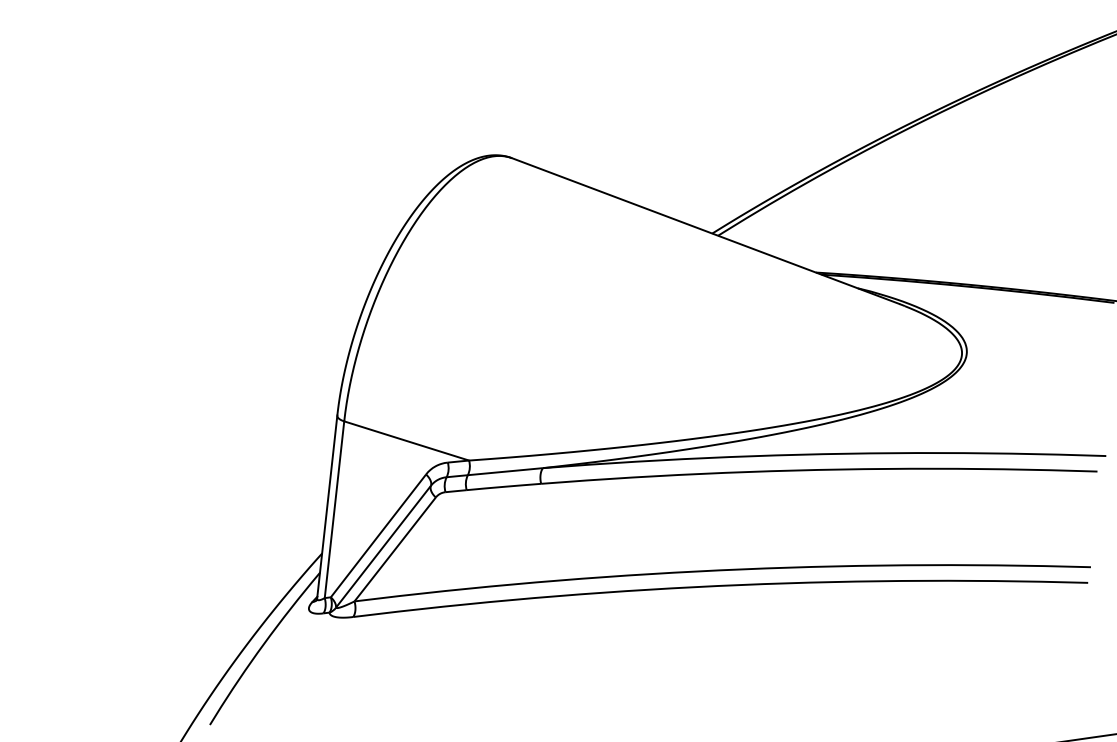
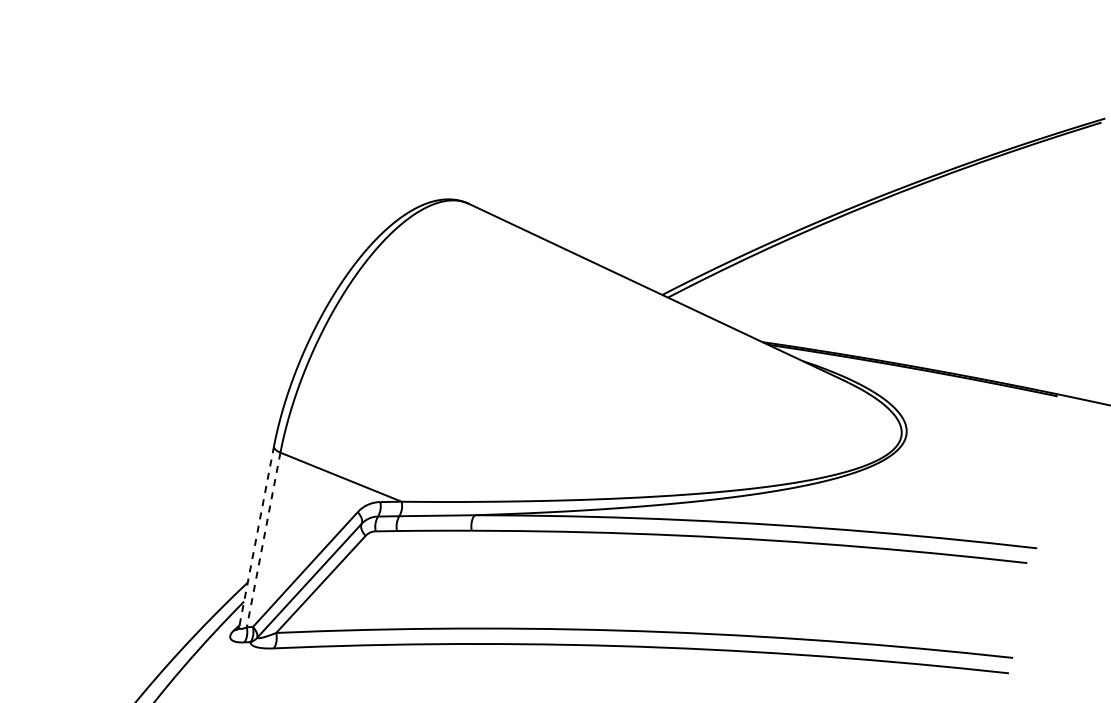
line: (327, 507) -> (256, 537), solid -> dashed
line: (334, 509) -> (263, 539), solid -> dashed

